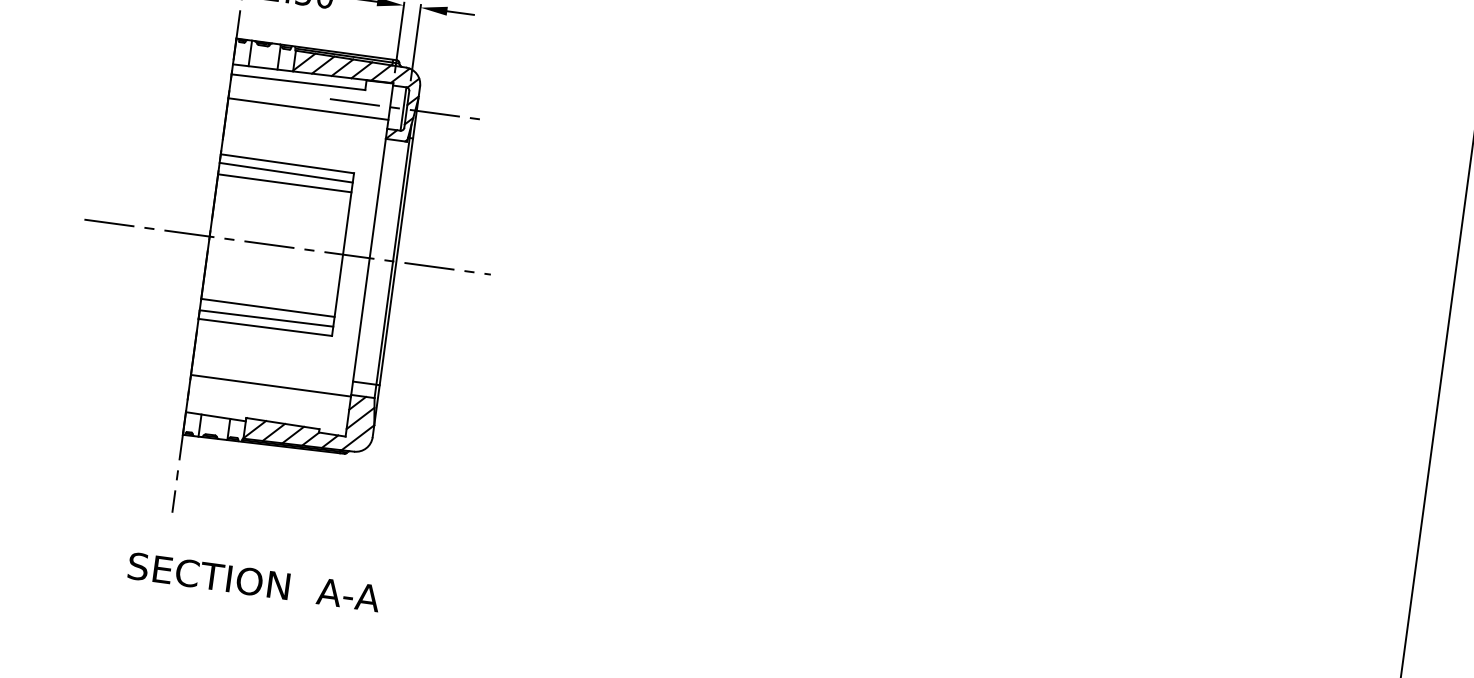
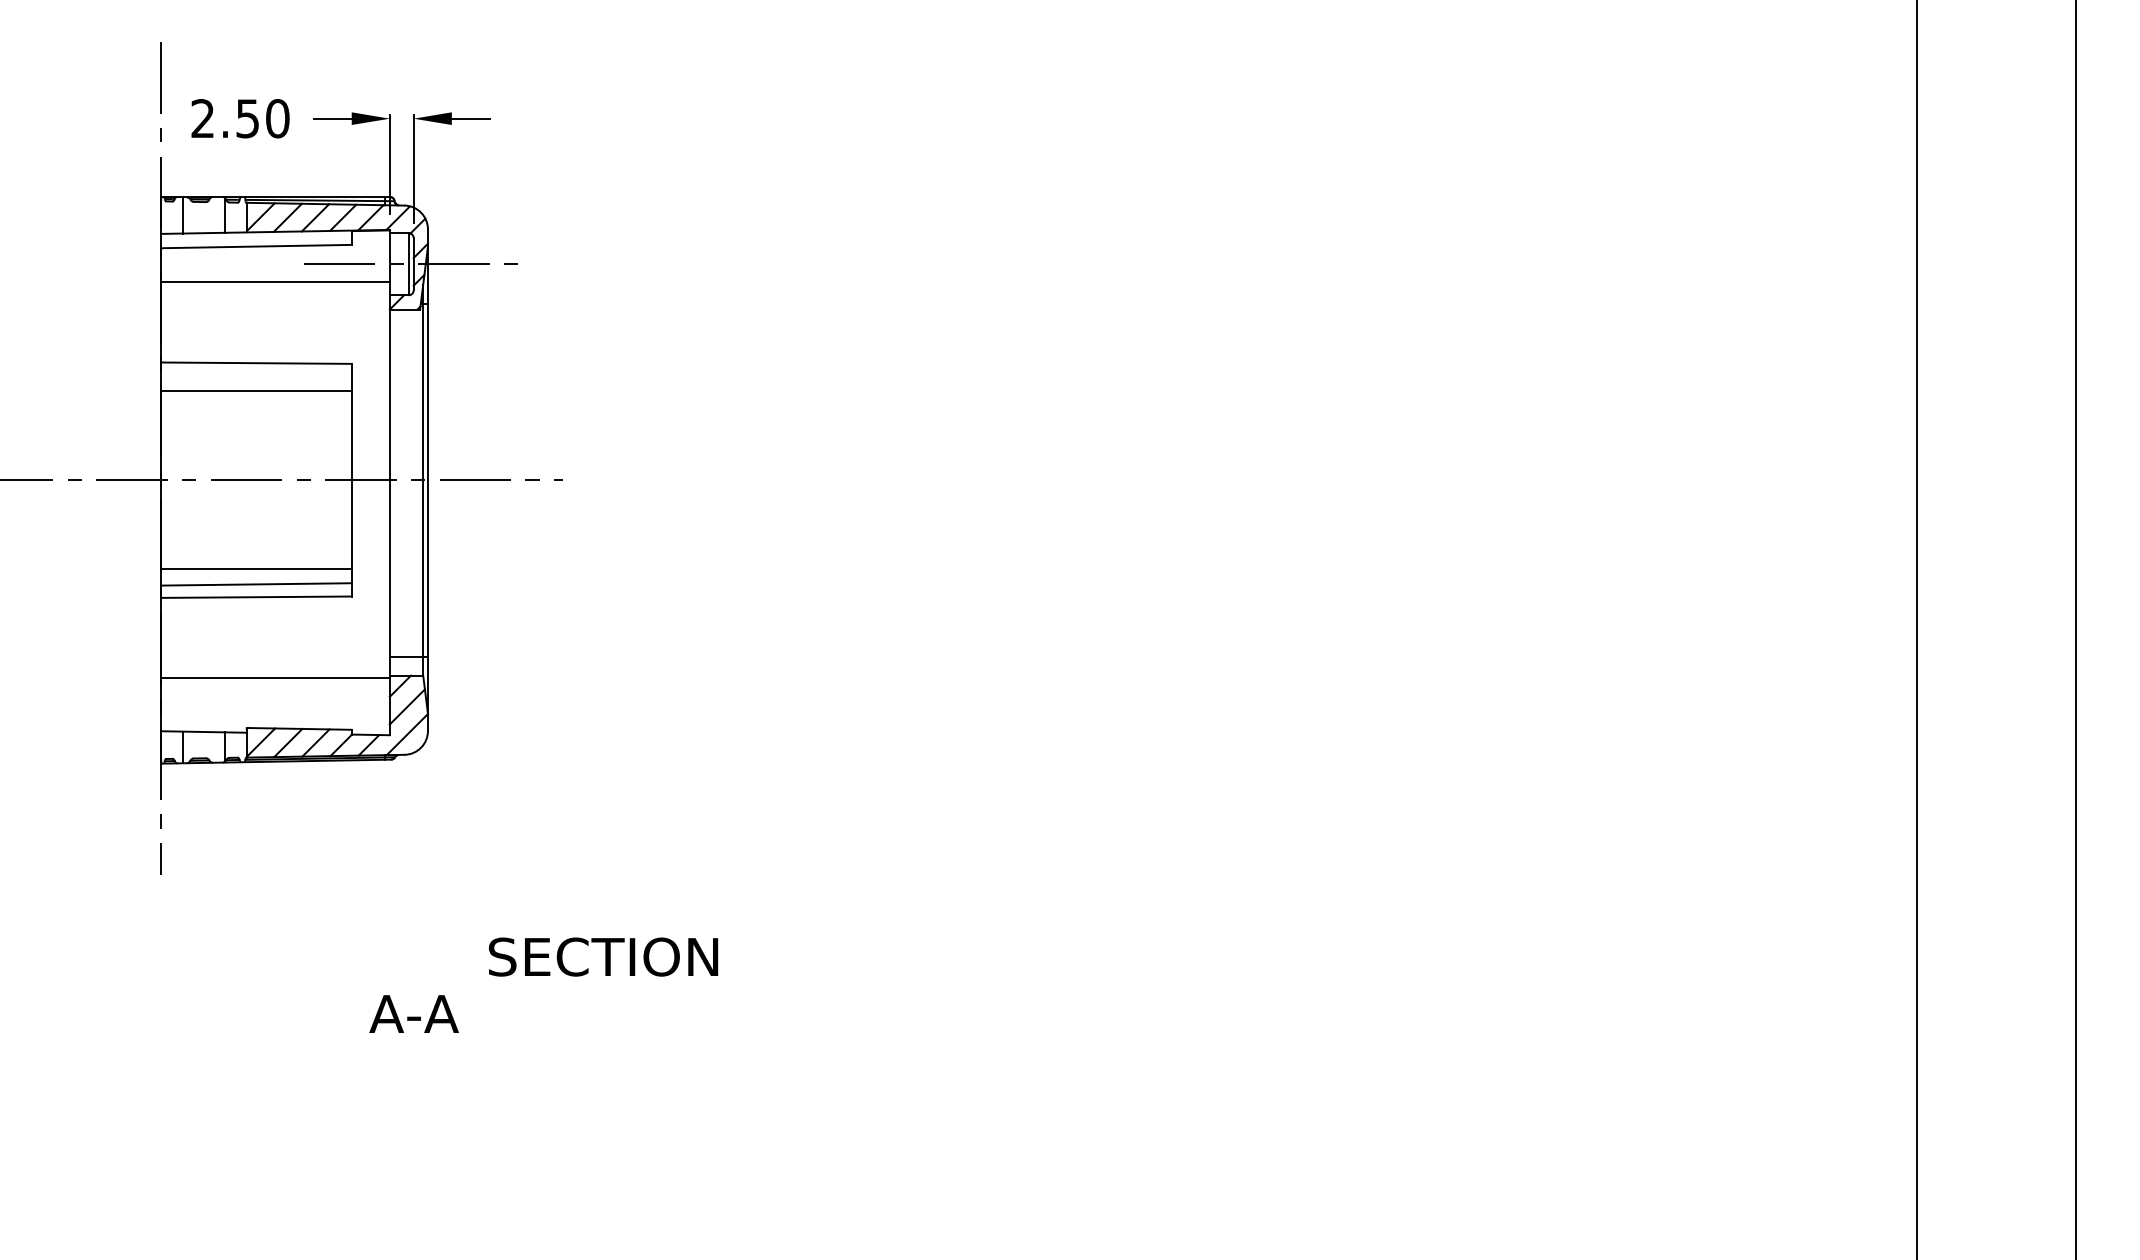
line: (286, 172) -> (256, 375), removed
text: (209, 575) -> (603, 956), moved
text: (348, 594) -> (413, 1013), moved

